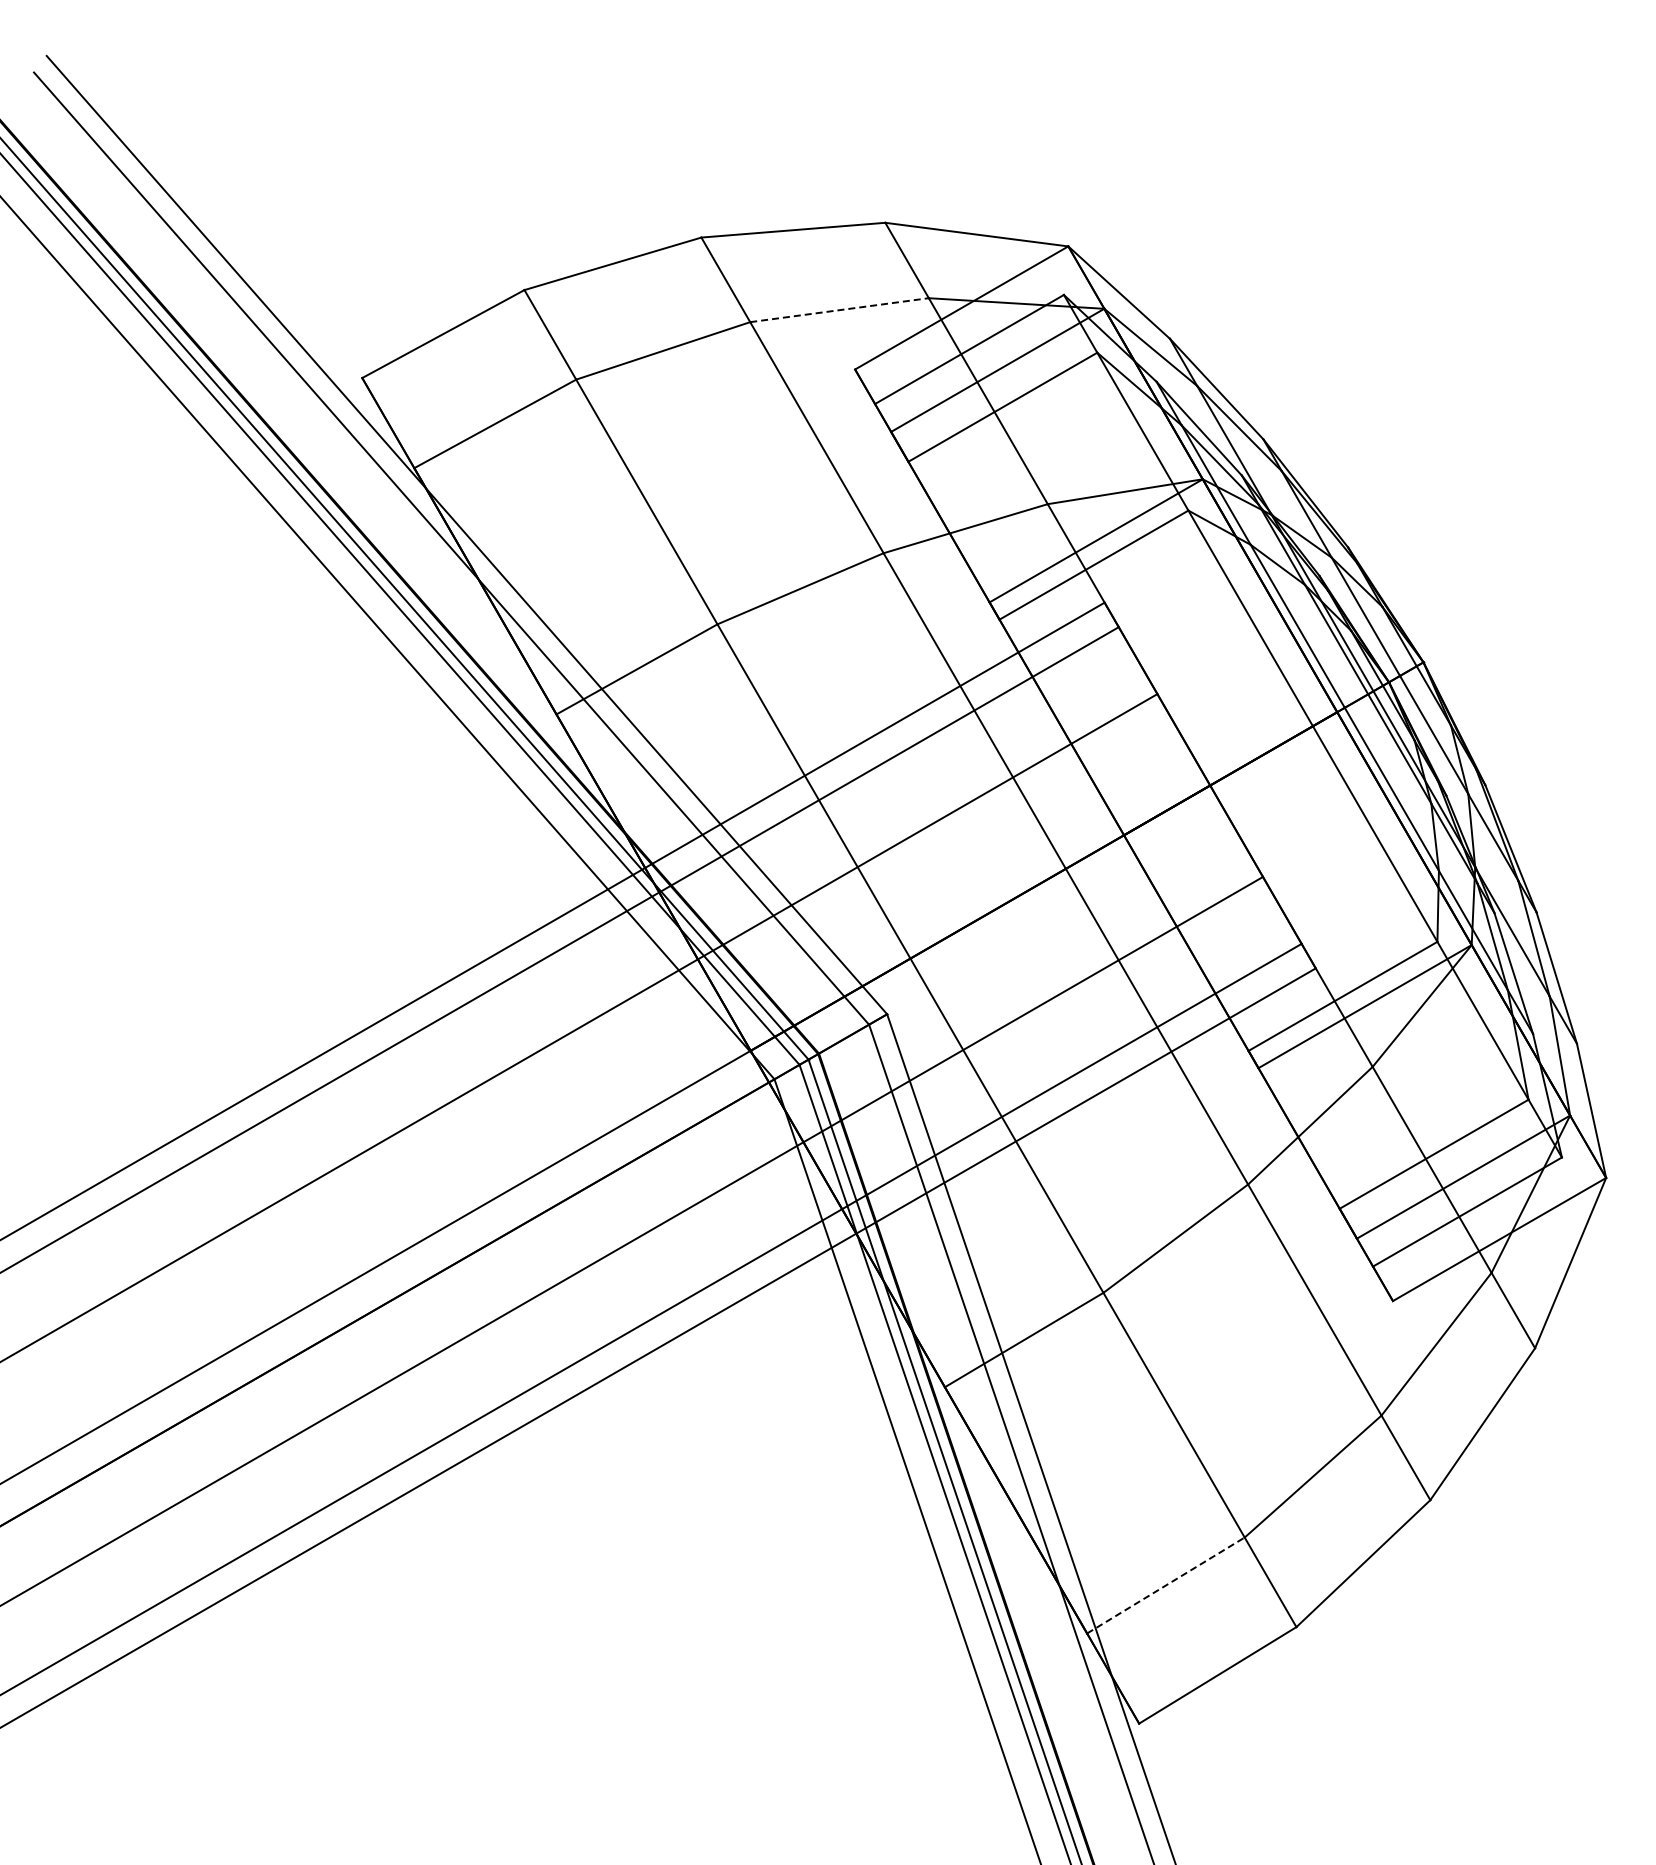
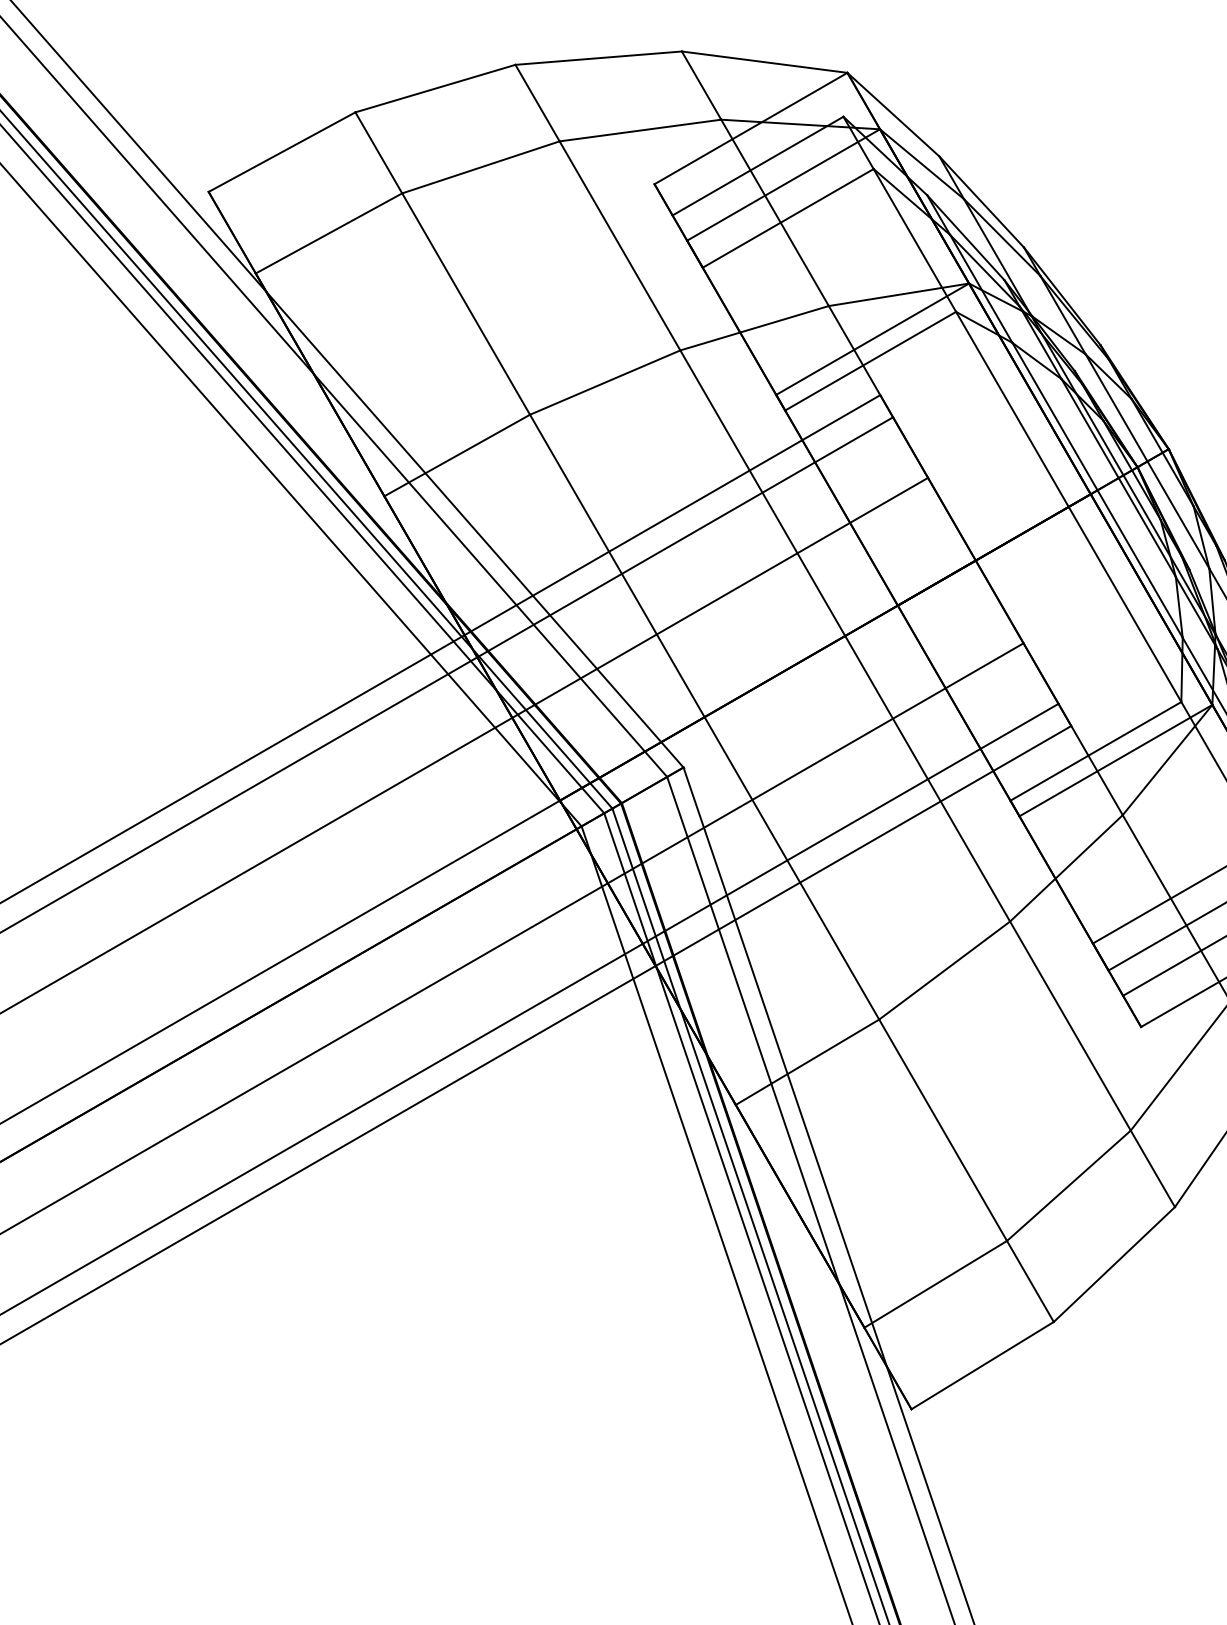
line: (840, 310) -> (641, 130), dashed -> solid
line: (1166, 1585) -> (936, 1284), dashed -> solid

